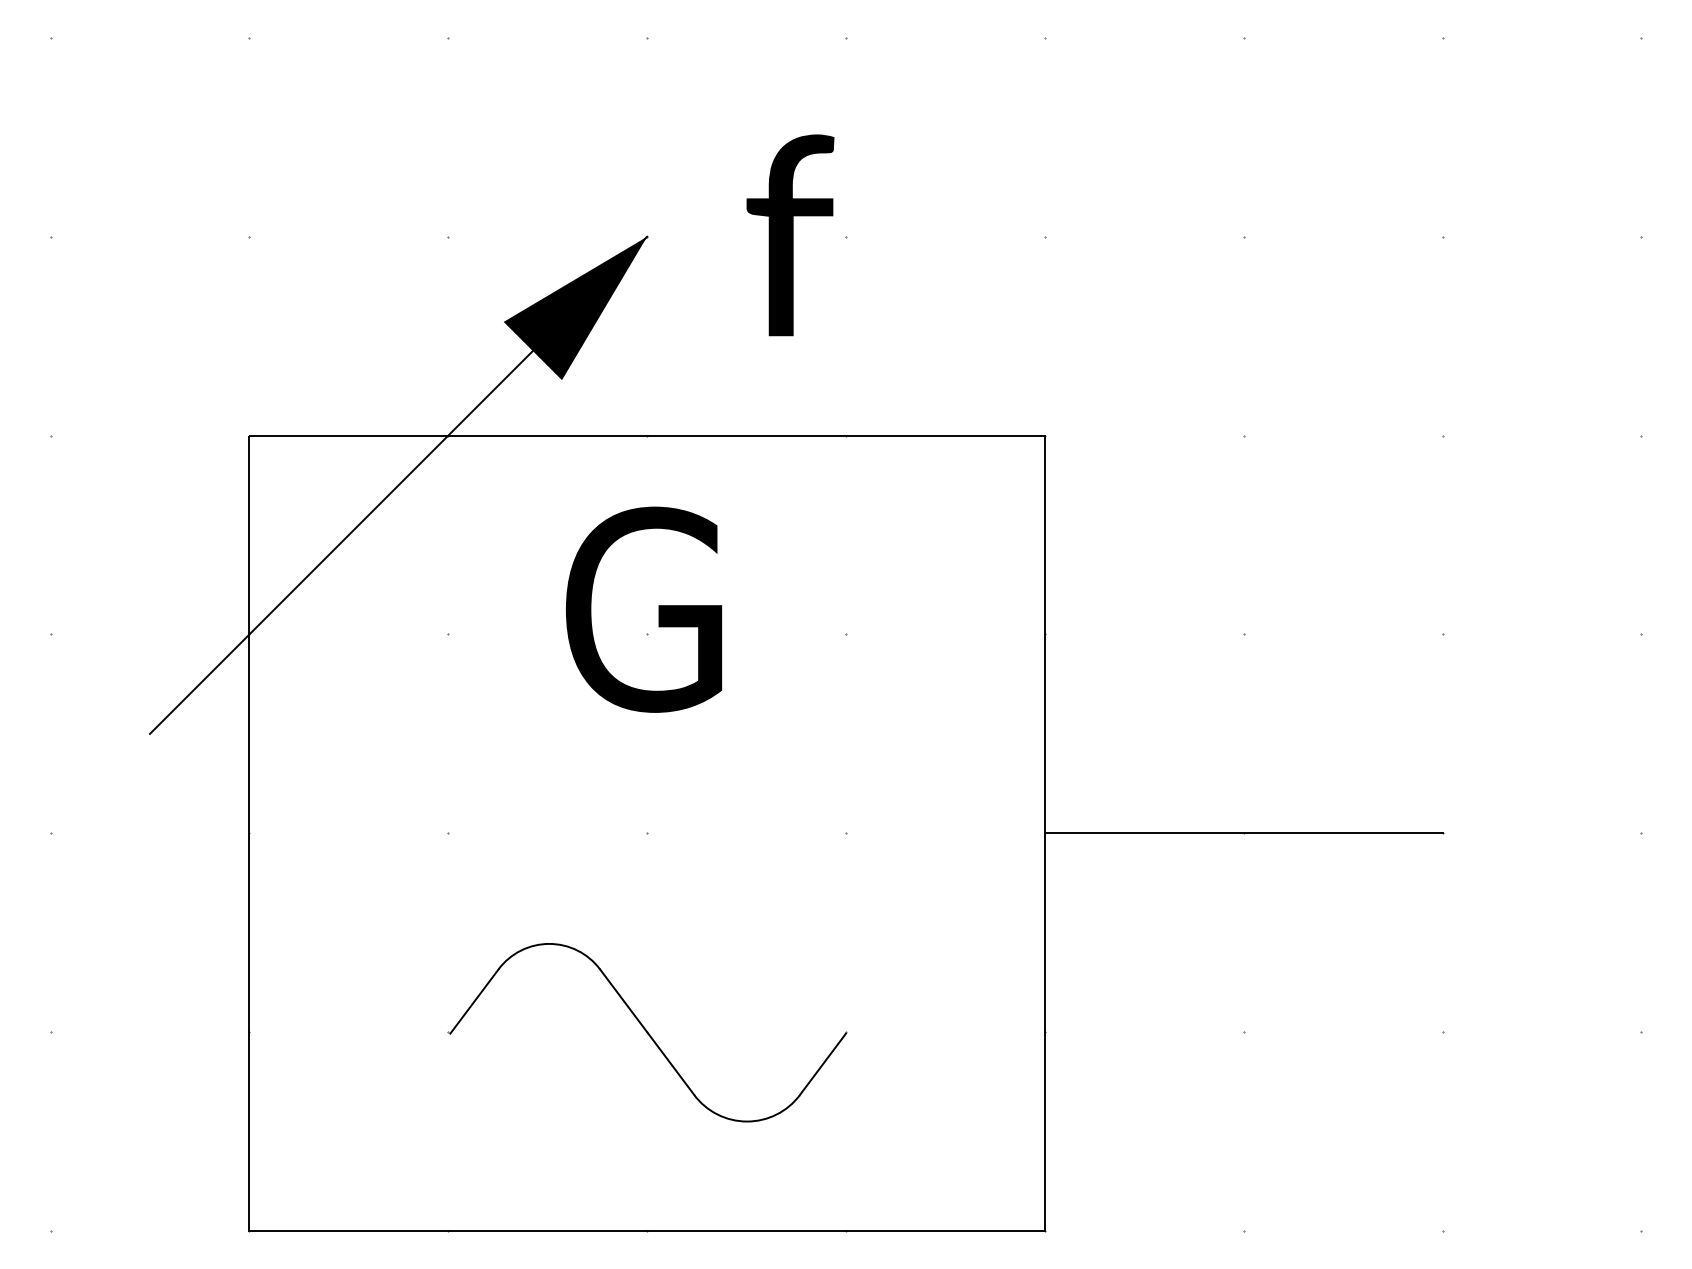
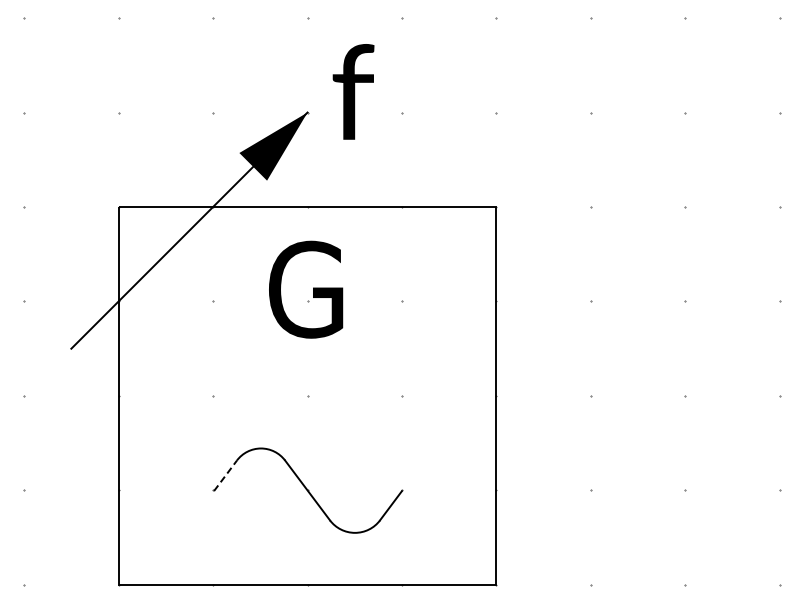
text: (790, 234) -> (353, 91), moved
line: (1242, 832) -> (590, 395), removed
line: (474, 1000) -> (225, 475), solid -> dashed

